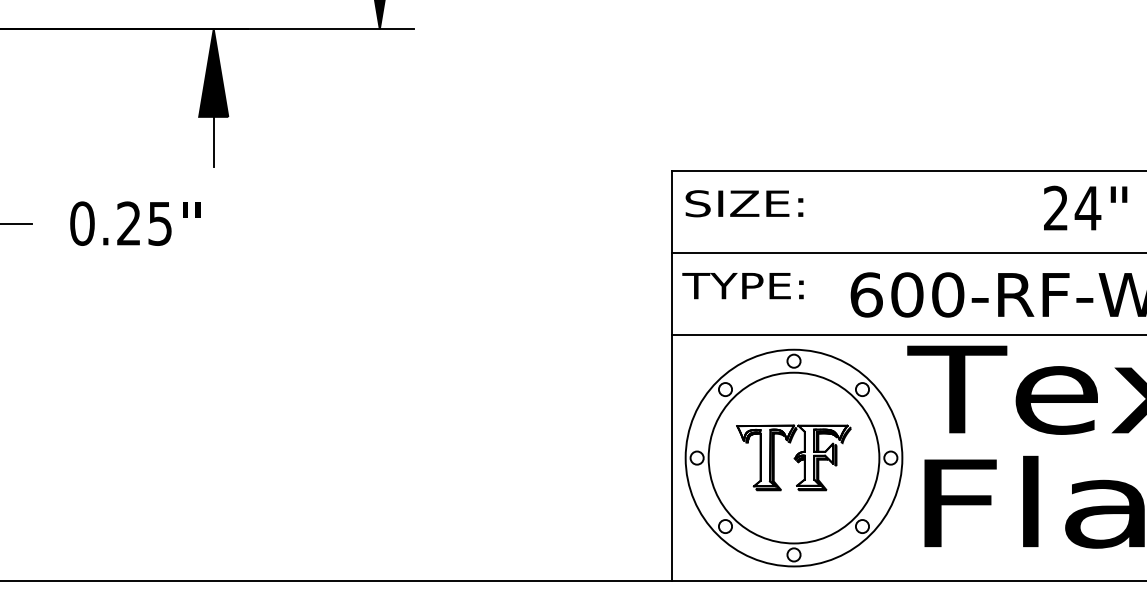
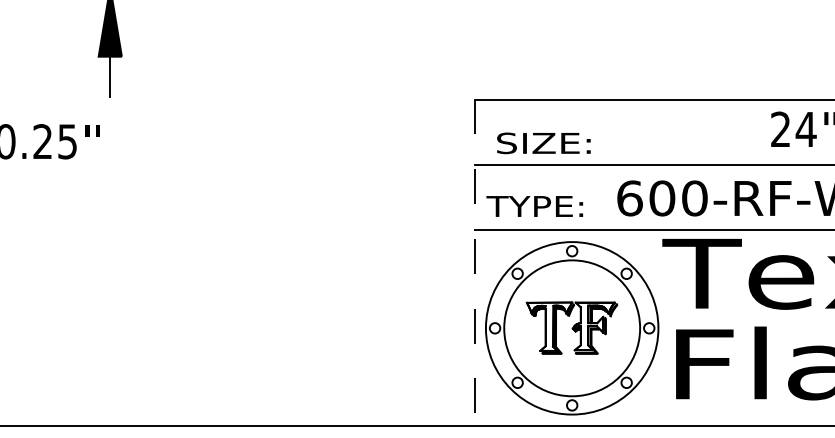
text: (744, 203) -> (543, 143), moved
text: (742, 286) -> (534, 206), moved
line: (671, 376) -> (474, 263), solid -> dashed

